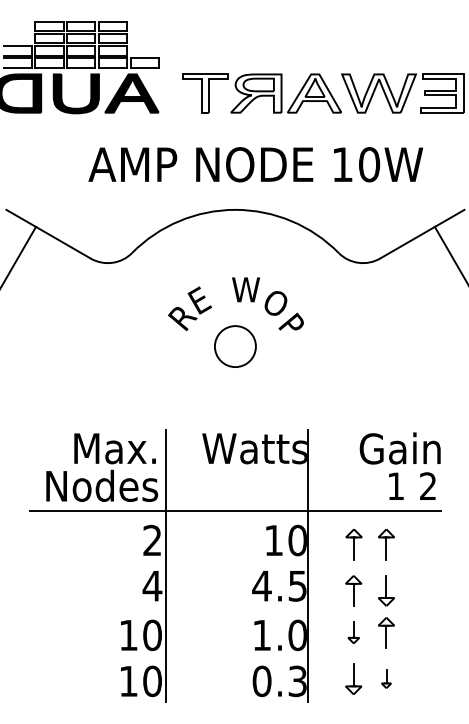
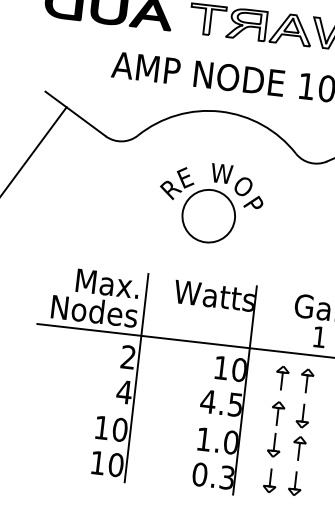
circle: (235, 346) -> (208, 216), size x1.67
part: (353, 632) -> (274, 445), size x1.43
part: (386, 678) -> (295, 483), size x1.67

